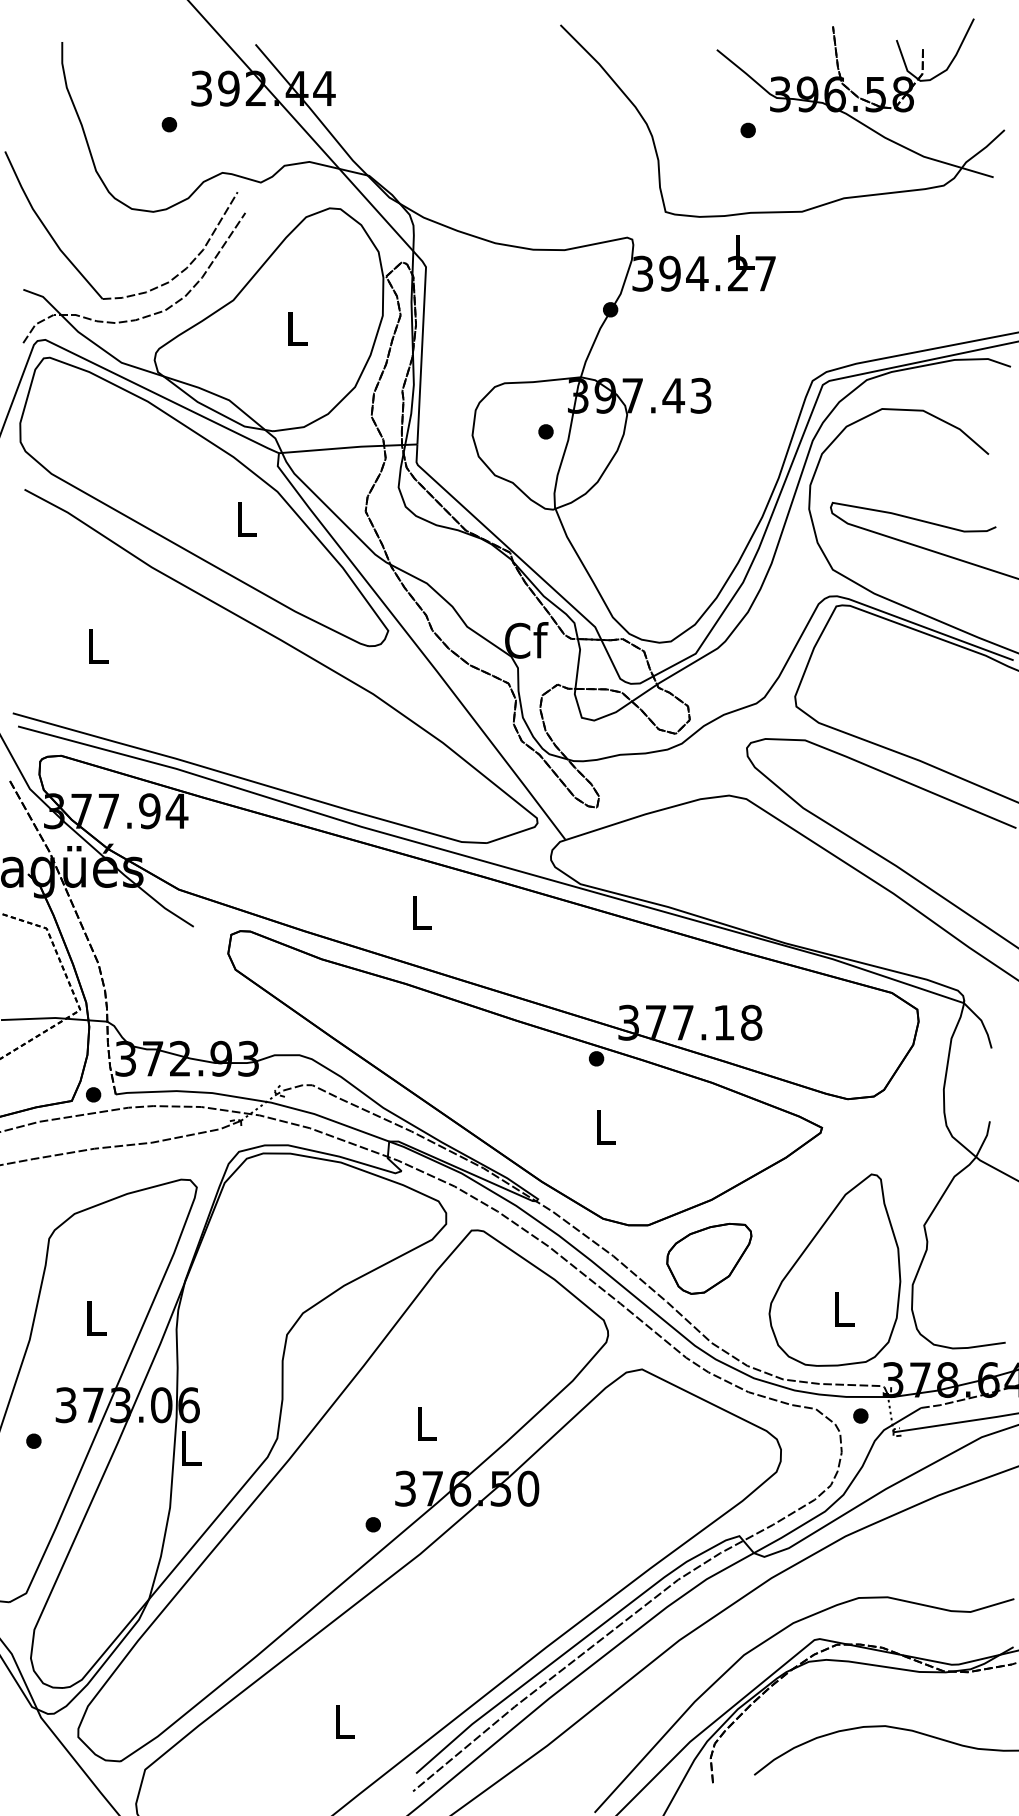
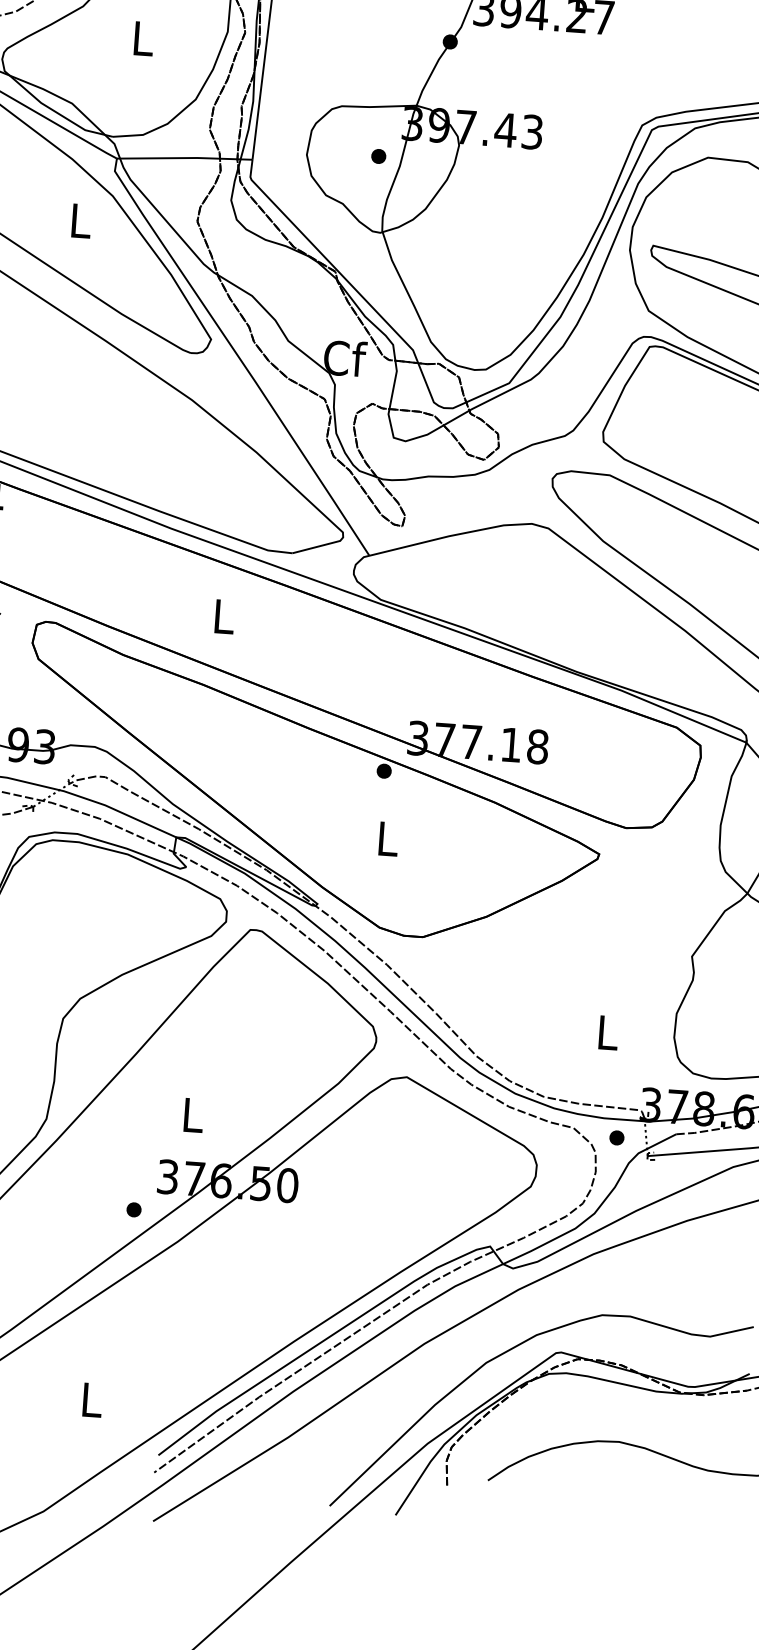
part: (709, 1258) -> (480, 973), removed
part: (834, 1269) -> (601, 993), removed

